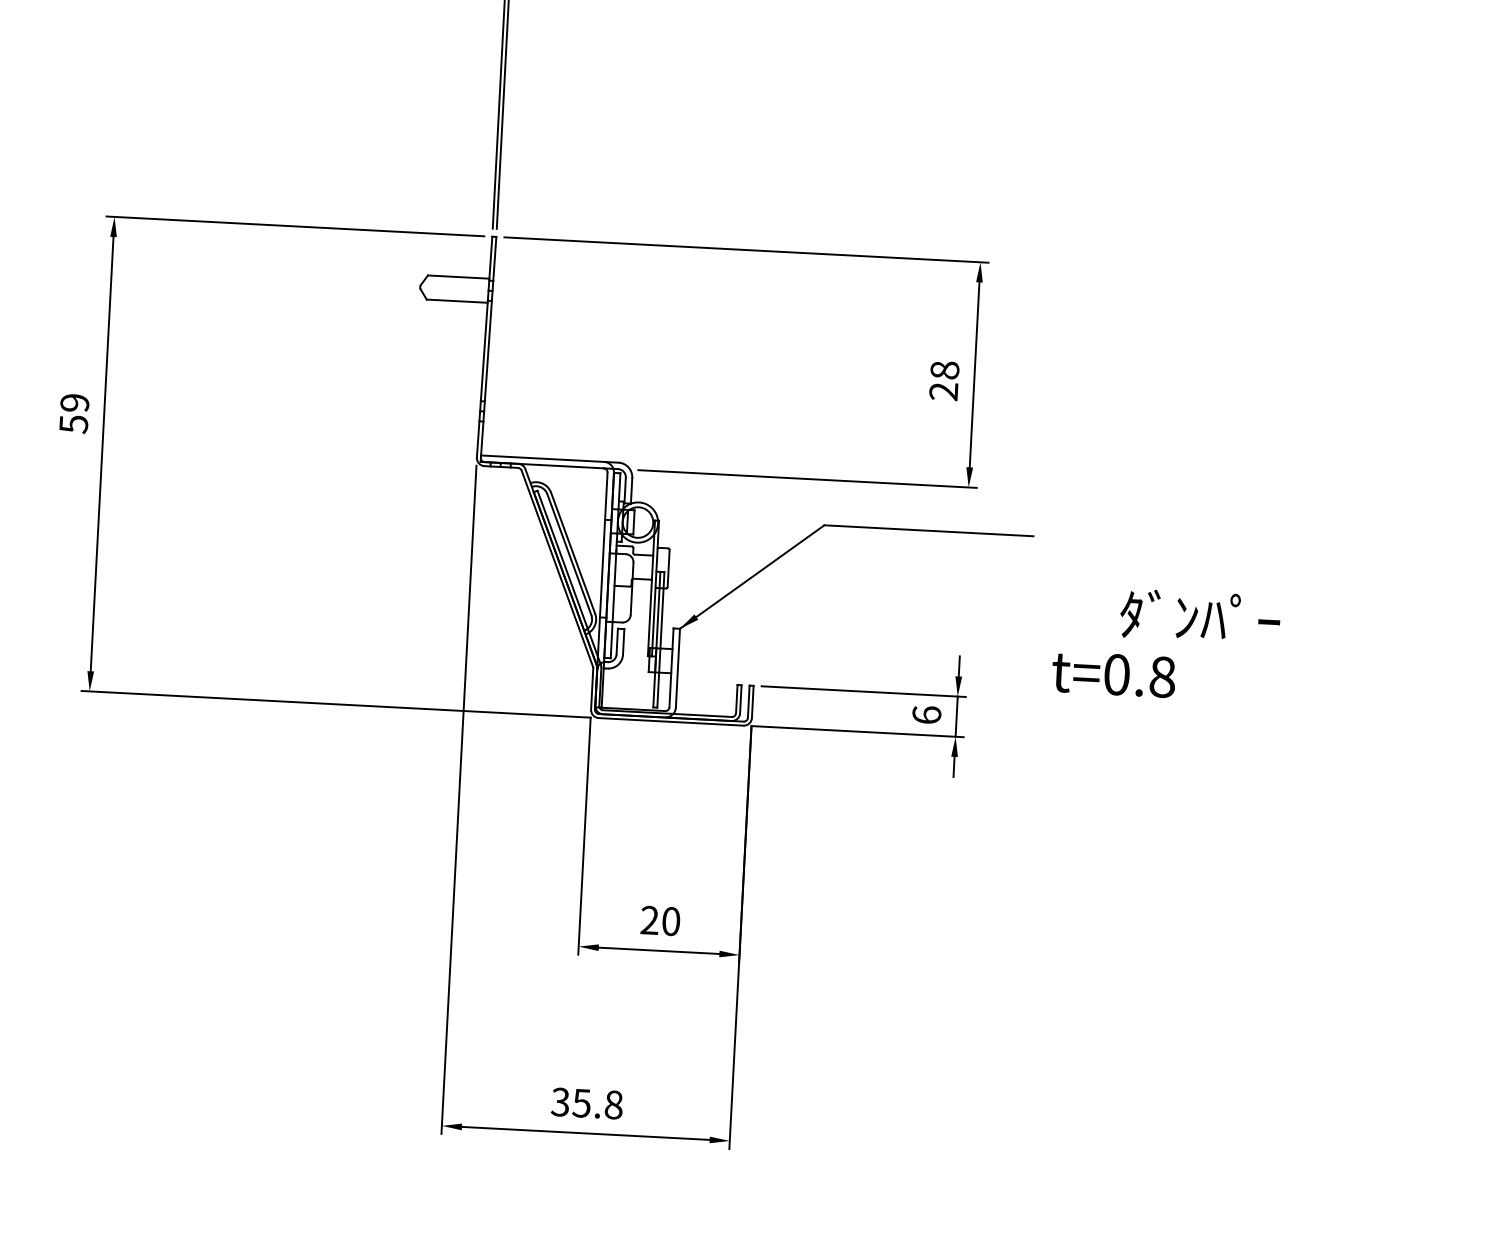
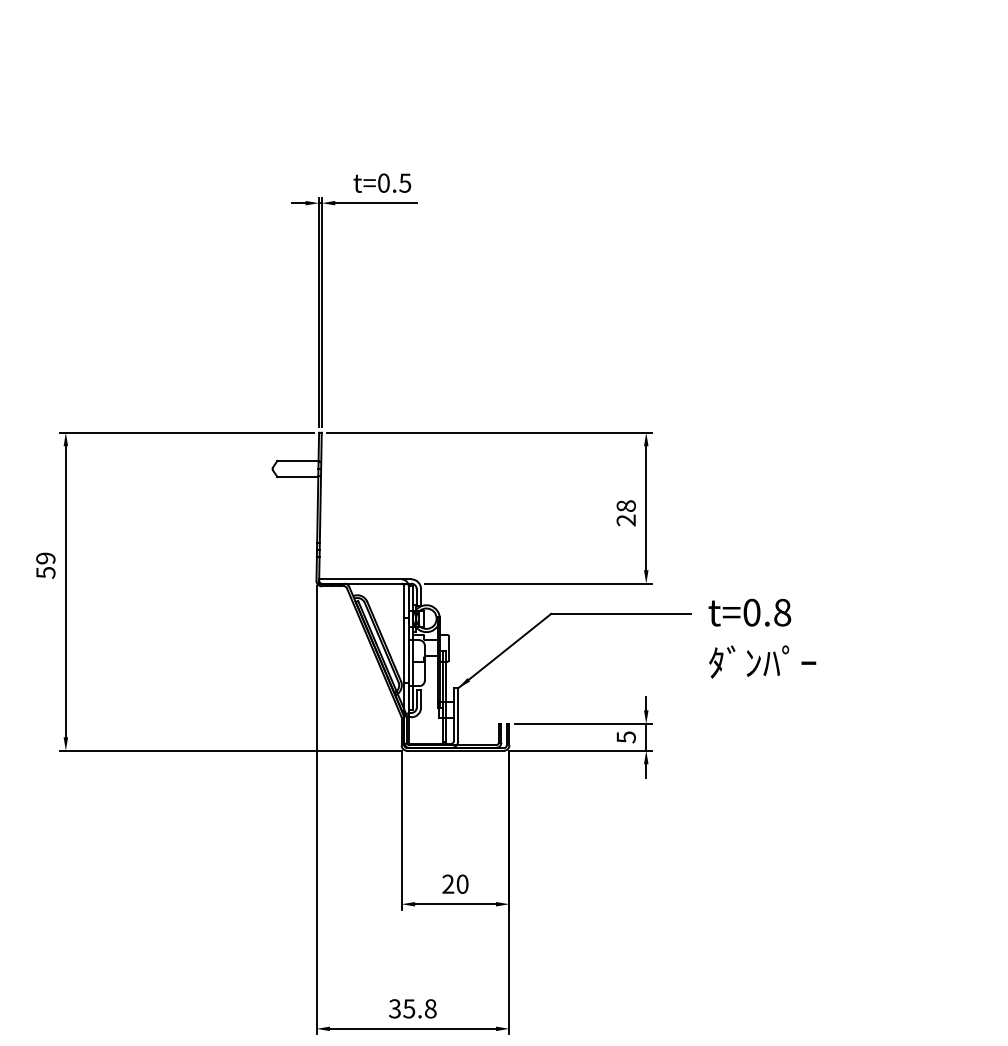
text: (1200, 616) -> (762, 661), moved
text: (1113, 674) -> (749, 612), moved
text: (925, 715) -> (625, 737), 6 -> 5

